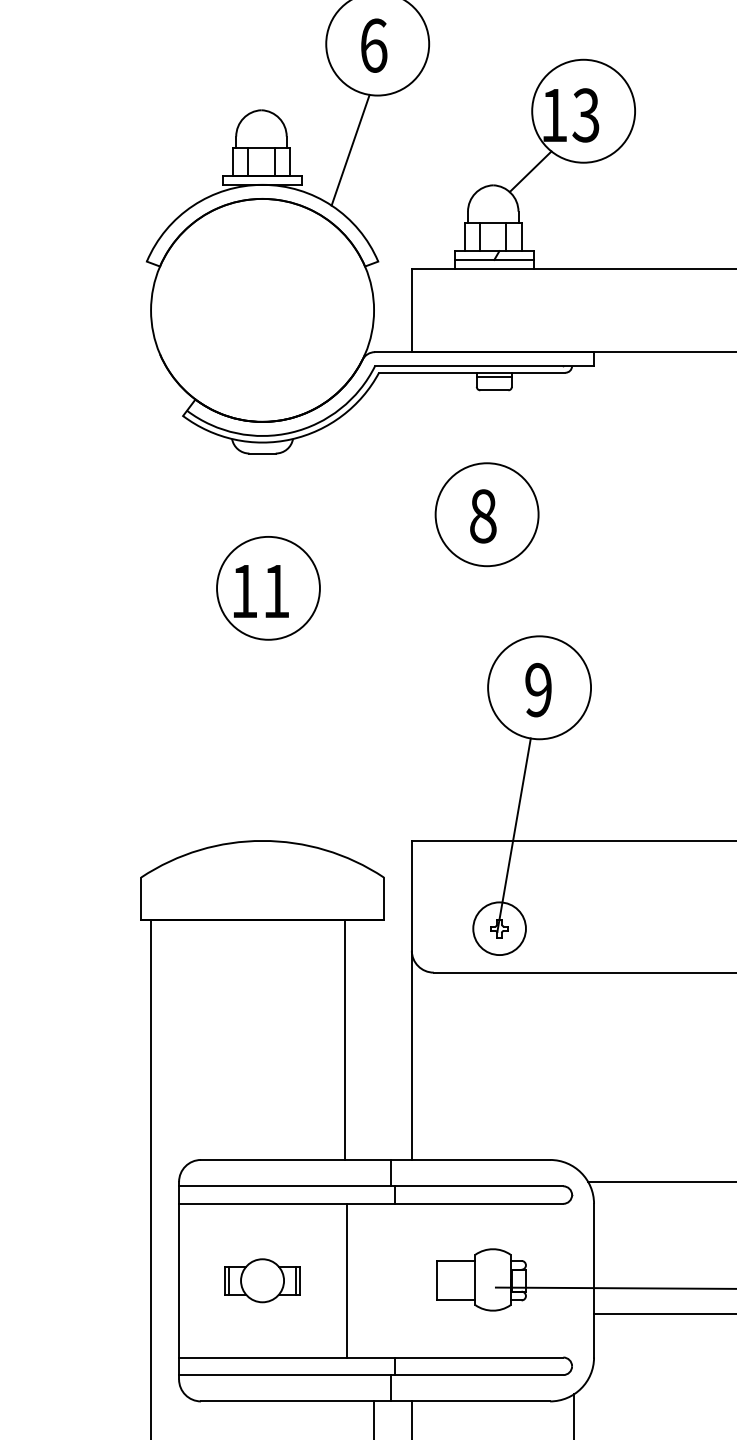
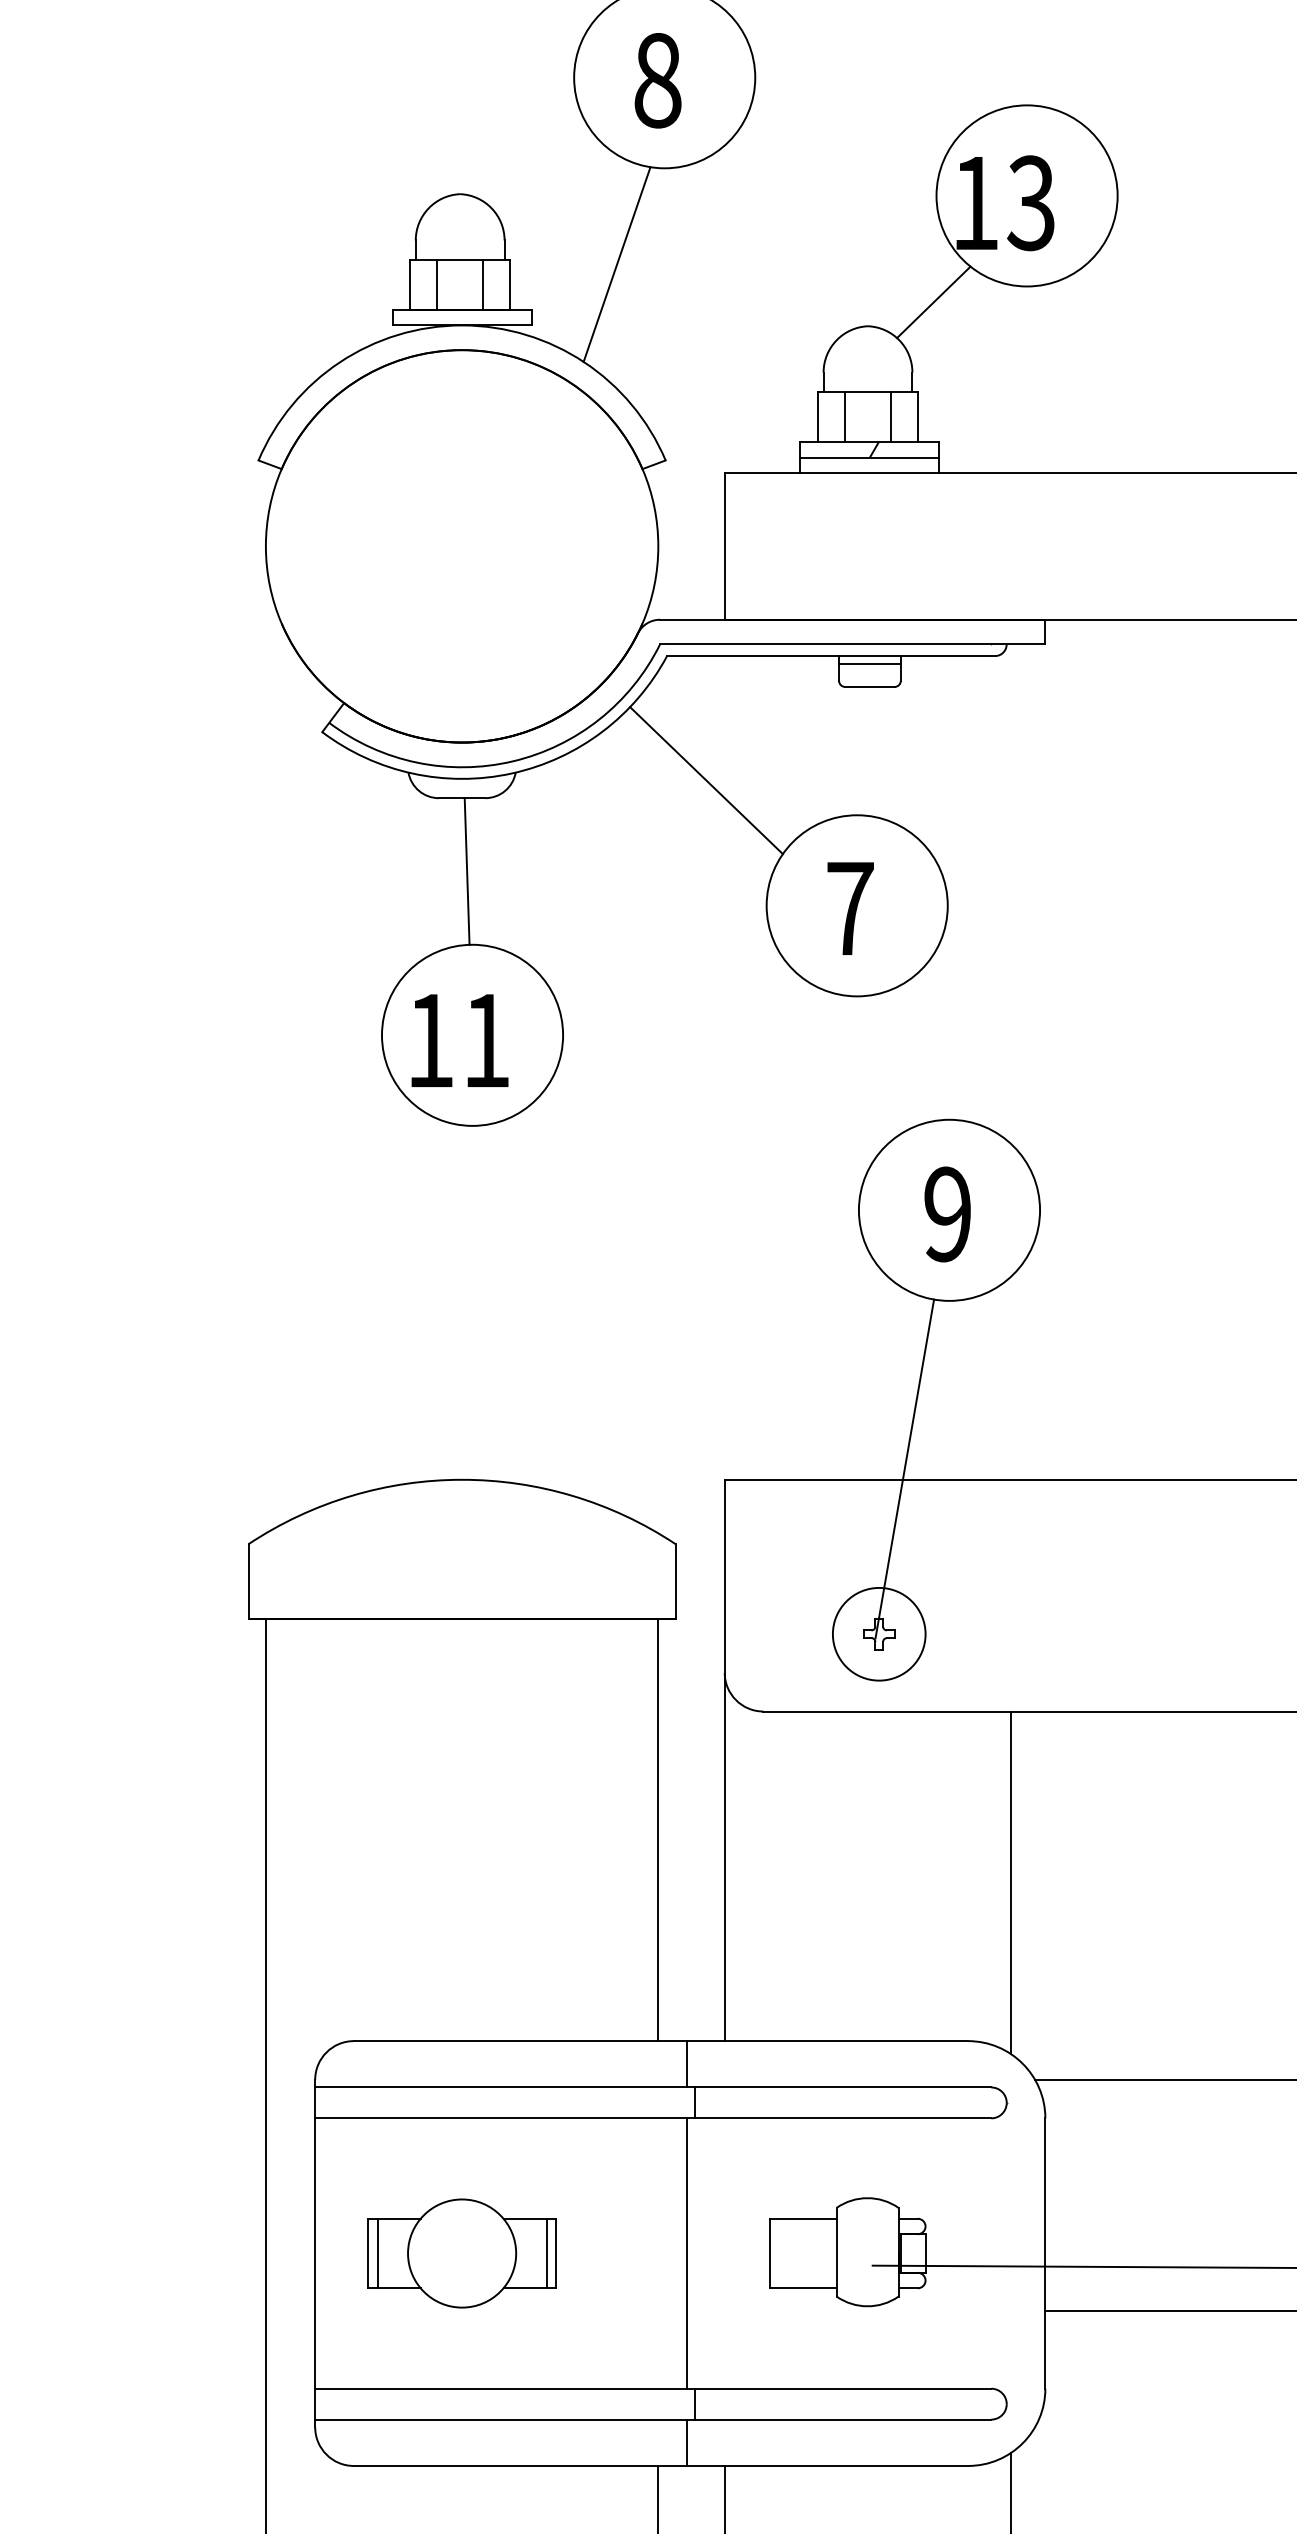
text: (373, 45) -> (657, 80), 6 -> 8
line: (401, 443) -> (706, 780), added
line: (265, 494) -> (467, 870), added
text: (483, 516) -> (850, 908), 8 -> 7
line: (345, 1039) -> (659, 1829), moved
line: (574, 1069) -> (1010, 1881), added
part: (262, 1280) -> (461, 2253), size x1.43
line: (346, 1280) -> (687, 2253), moved

